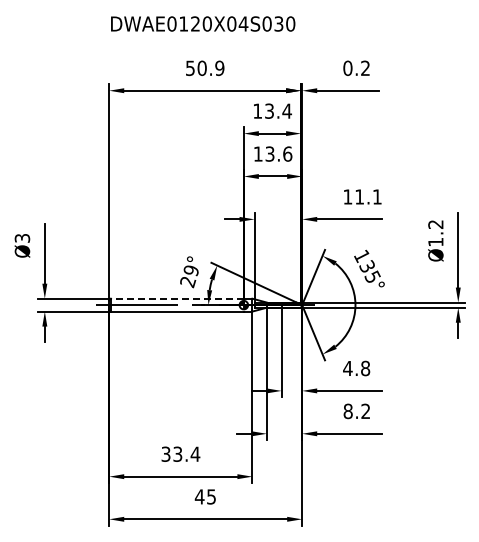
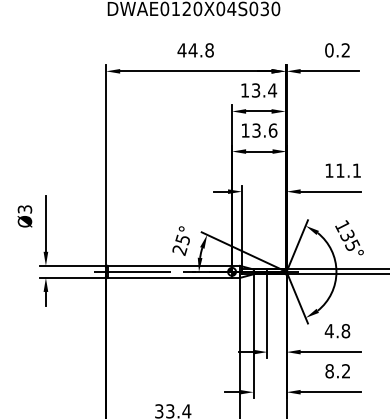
text: (204, 68) -> (195, 50), 50.9 -> 44.8
text: (190, 270) -> (182, 239), 29° -> 25°
line: (176, 298) -> (169, 265), dashed -> solid

